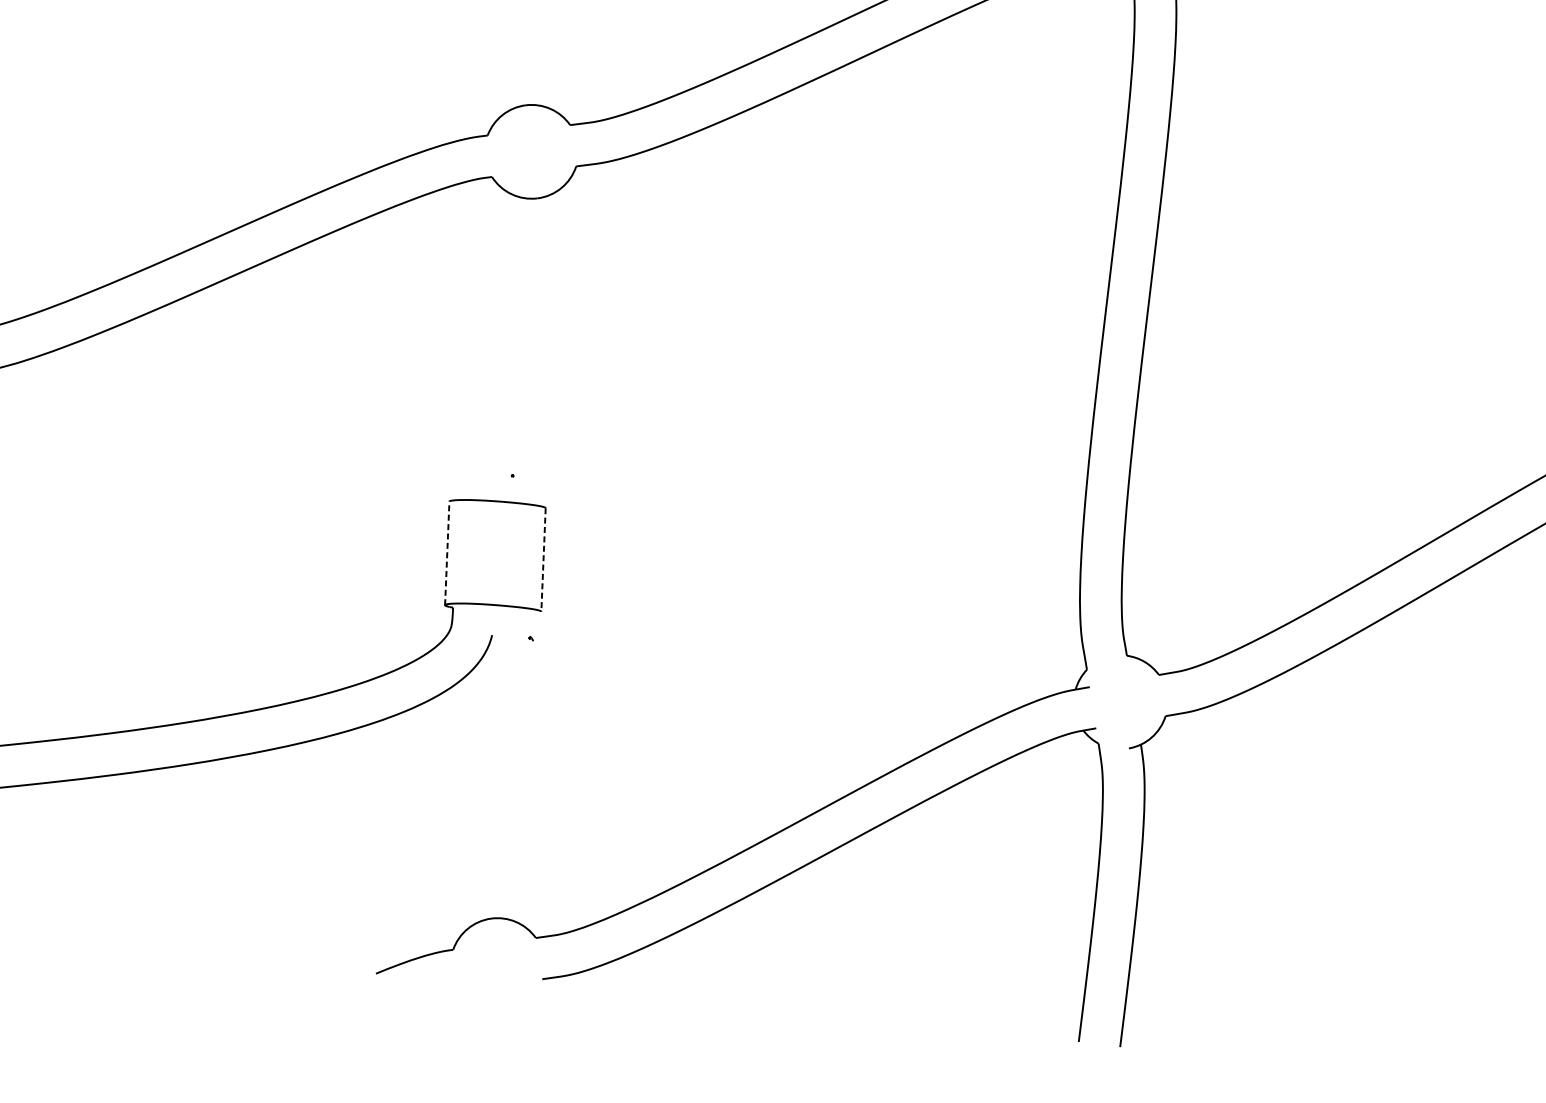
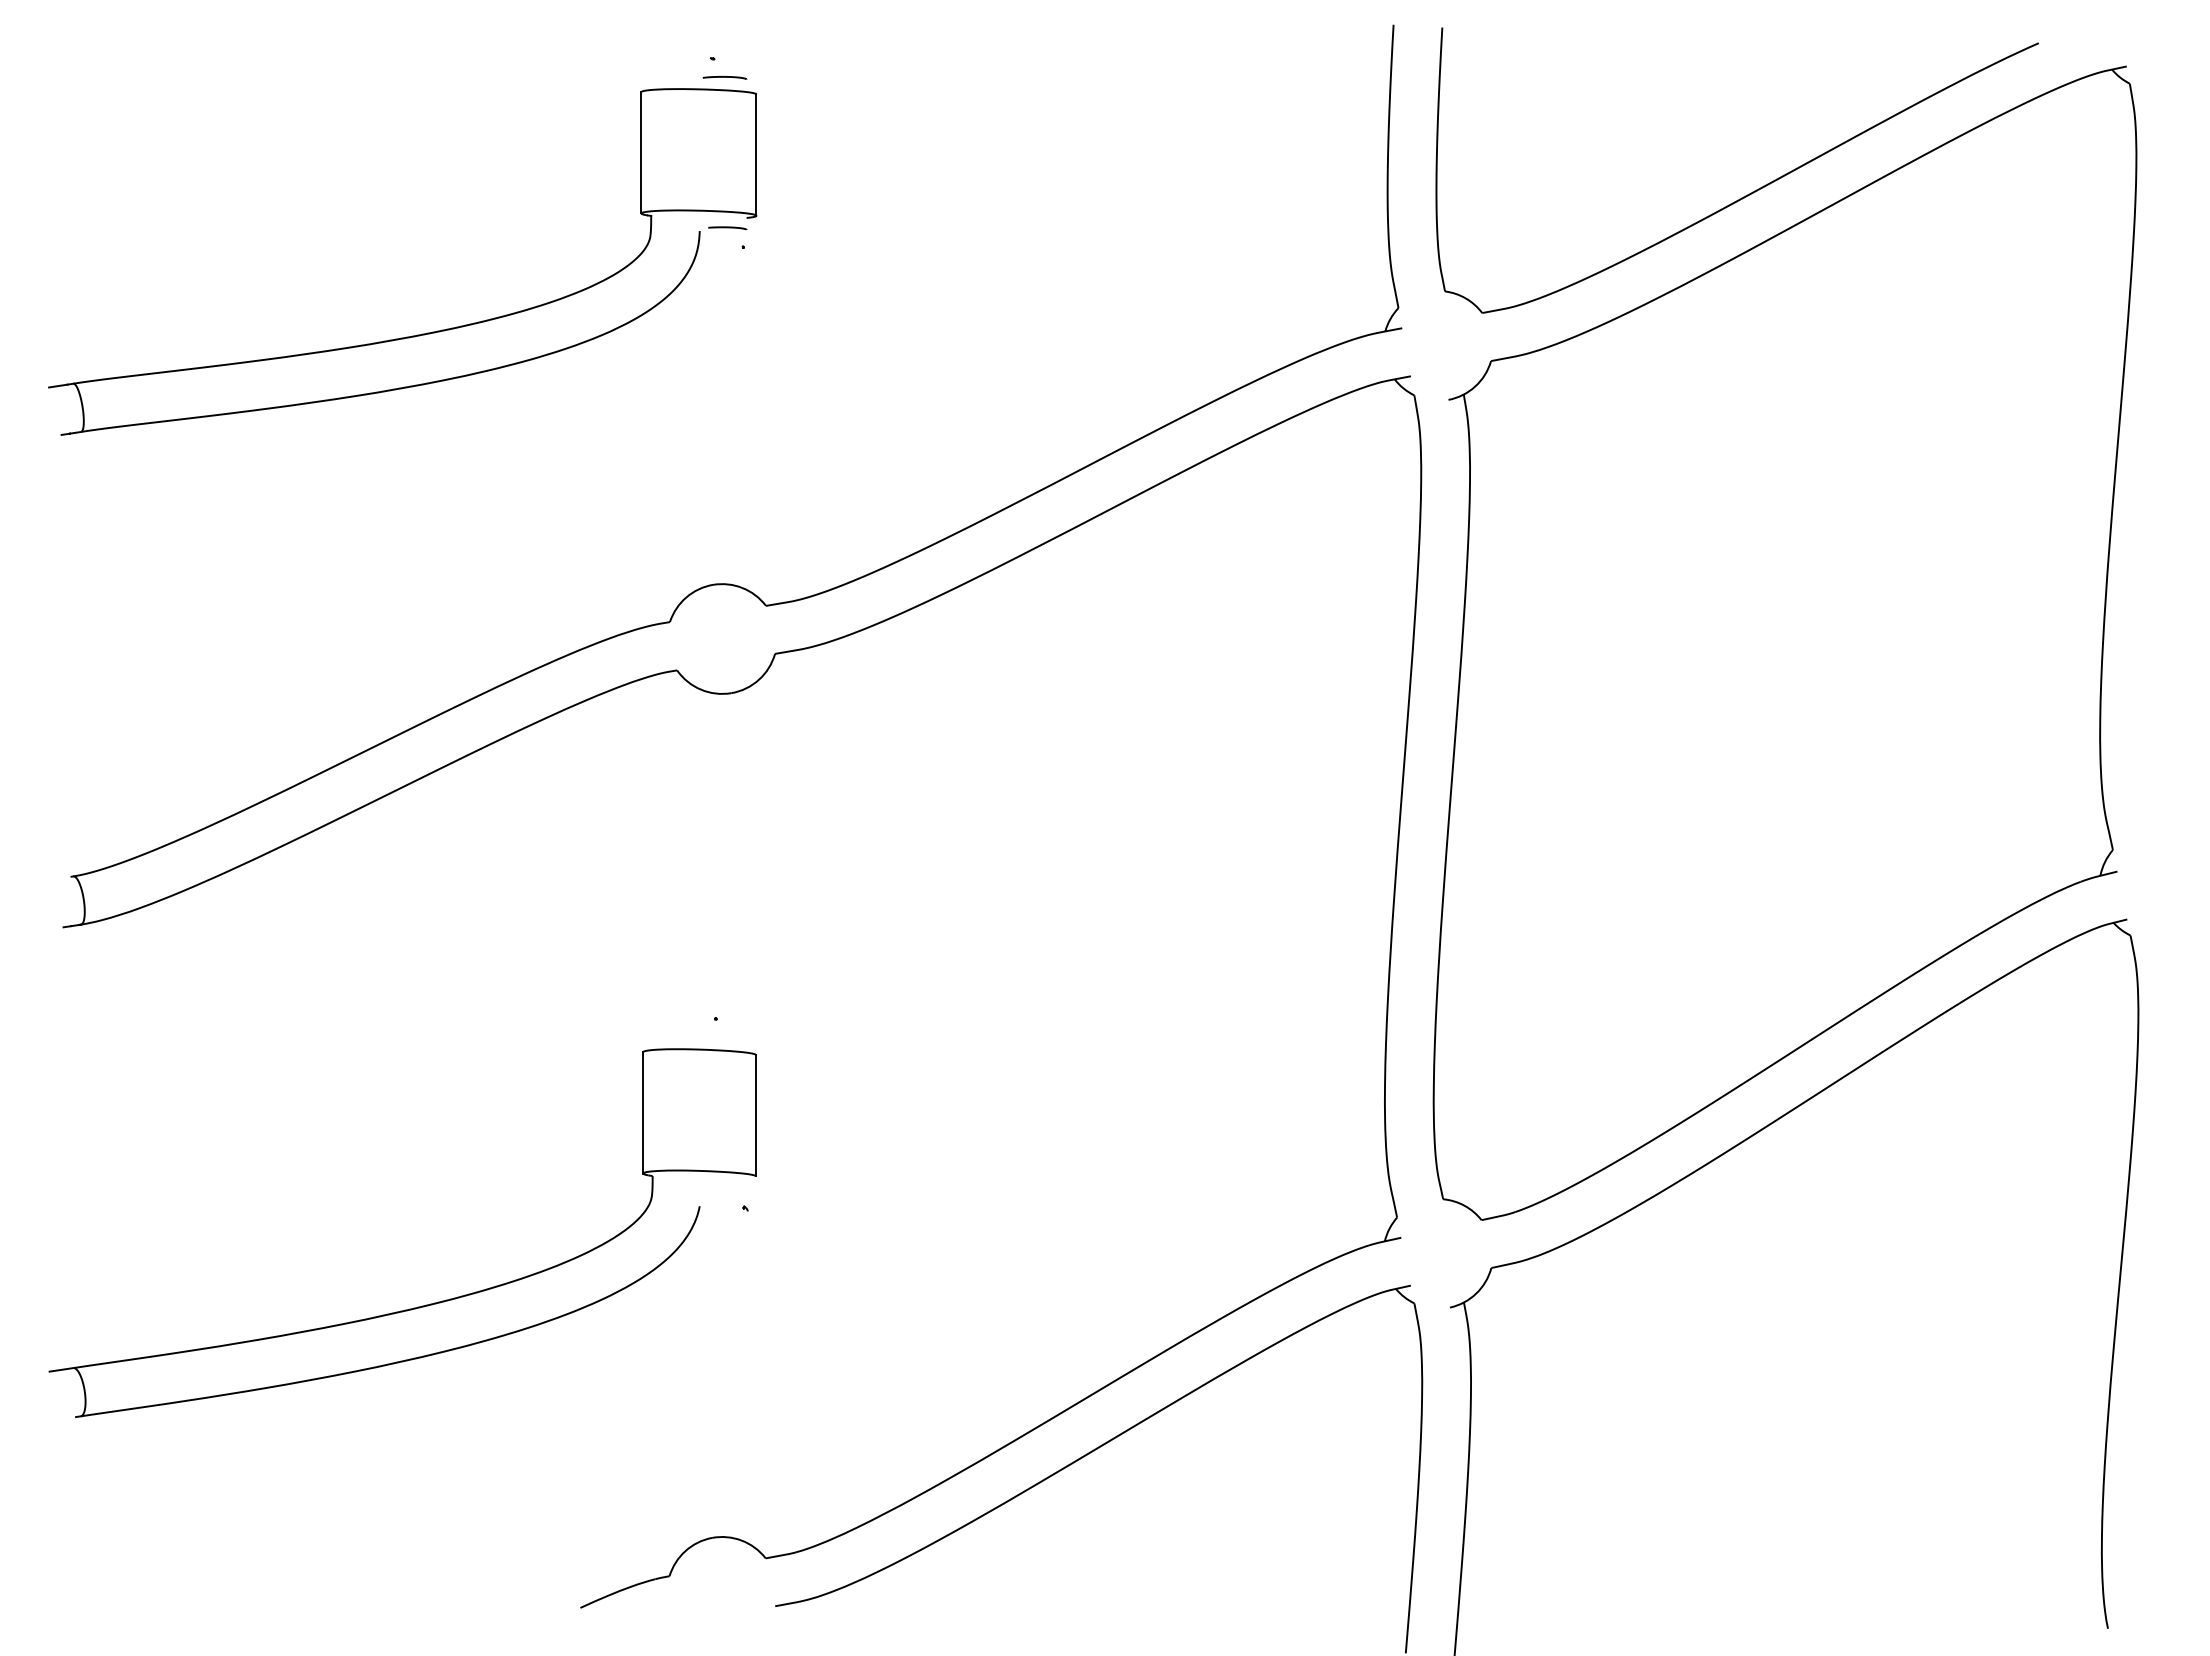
line: (447, 553) -> (643, 1112), dashed -> solid
line: (543, 559) -> (756, 1115), dashed -> solid

